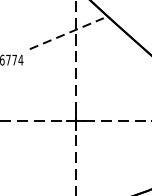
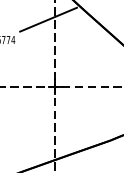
line: (66, 33) -> (48, 19), dashed -> solid

